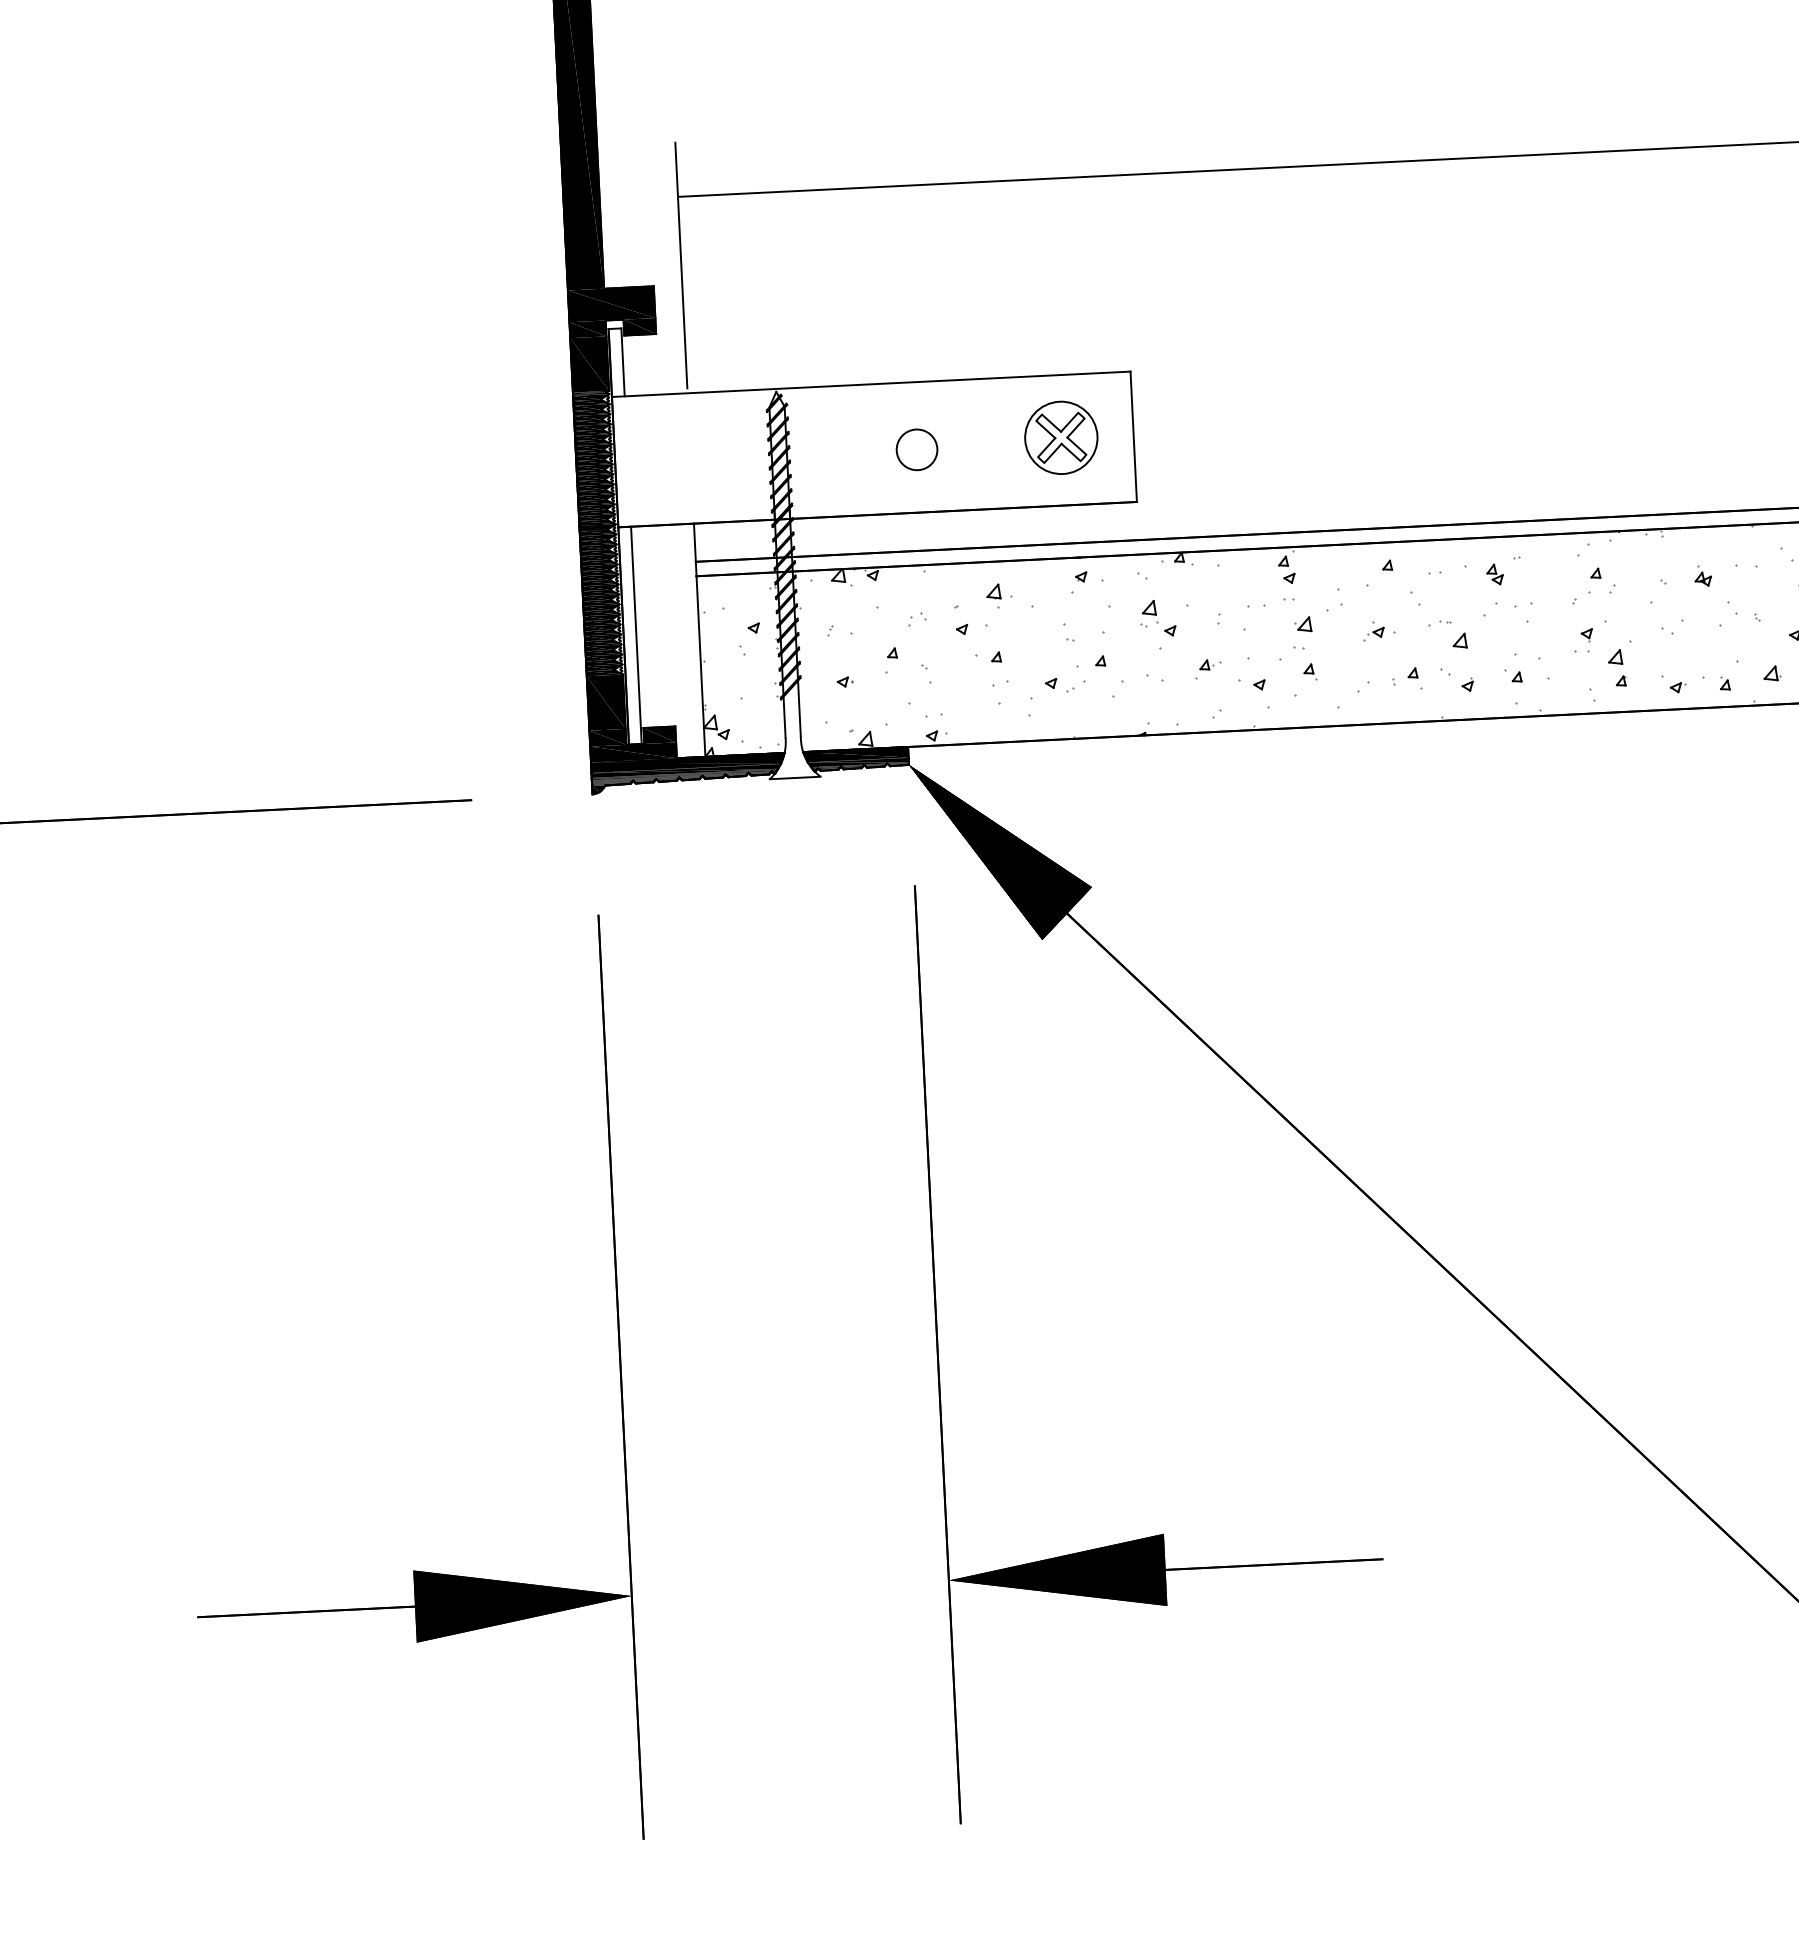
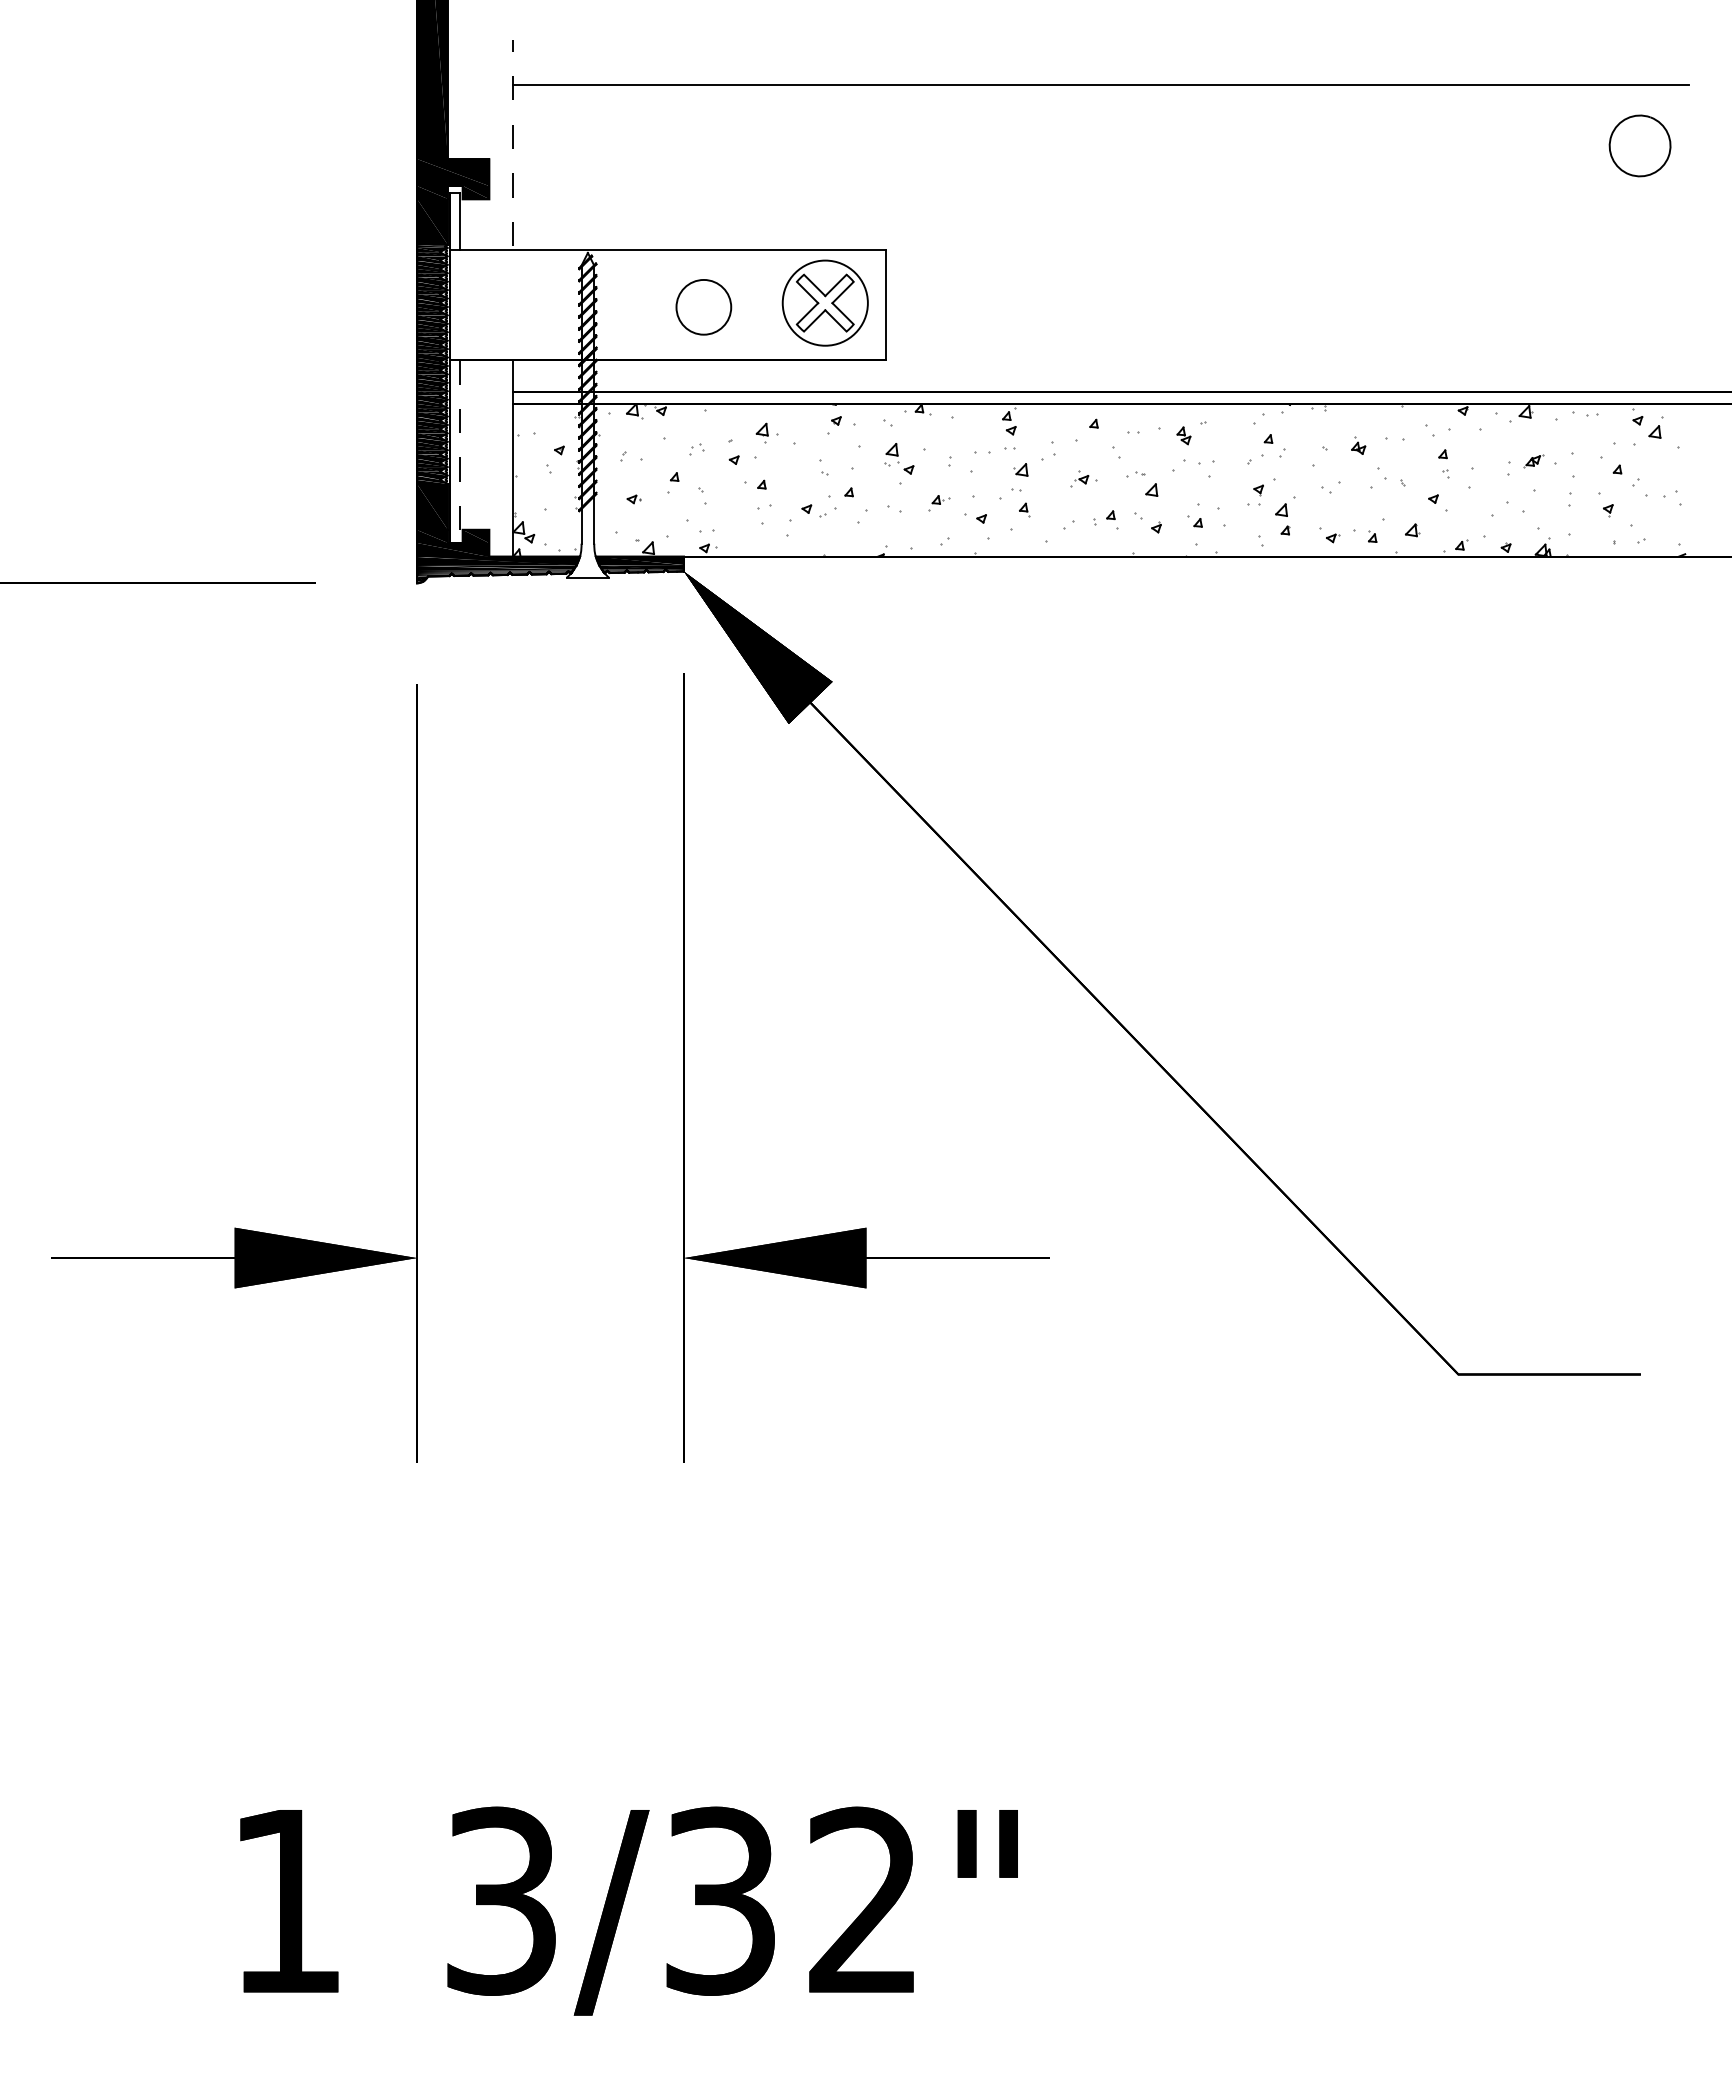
line: (681, 265) -> (513, 142), solid -> dashed
part: (1061, 438) -> (825, 303), size x1.4
circle: (916, 450) -> (703, 307), size x1.6
line: (636, 636) -> (460, 452), solid -> dashed

